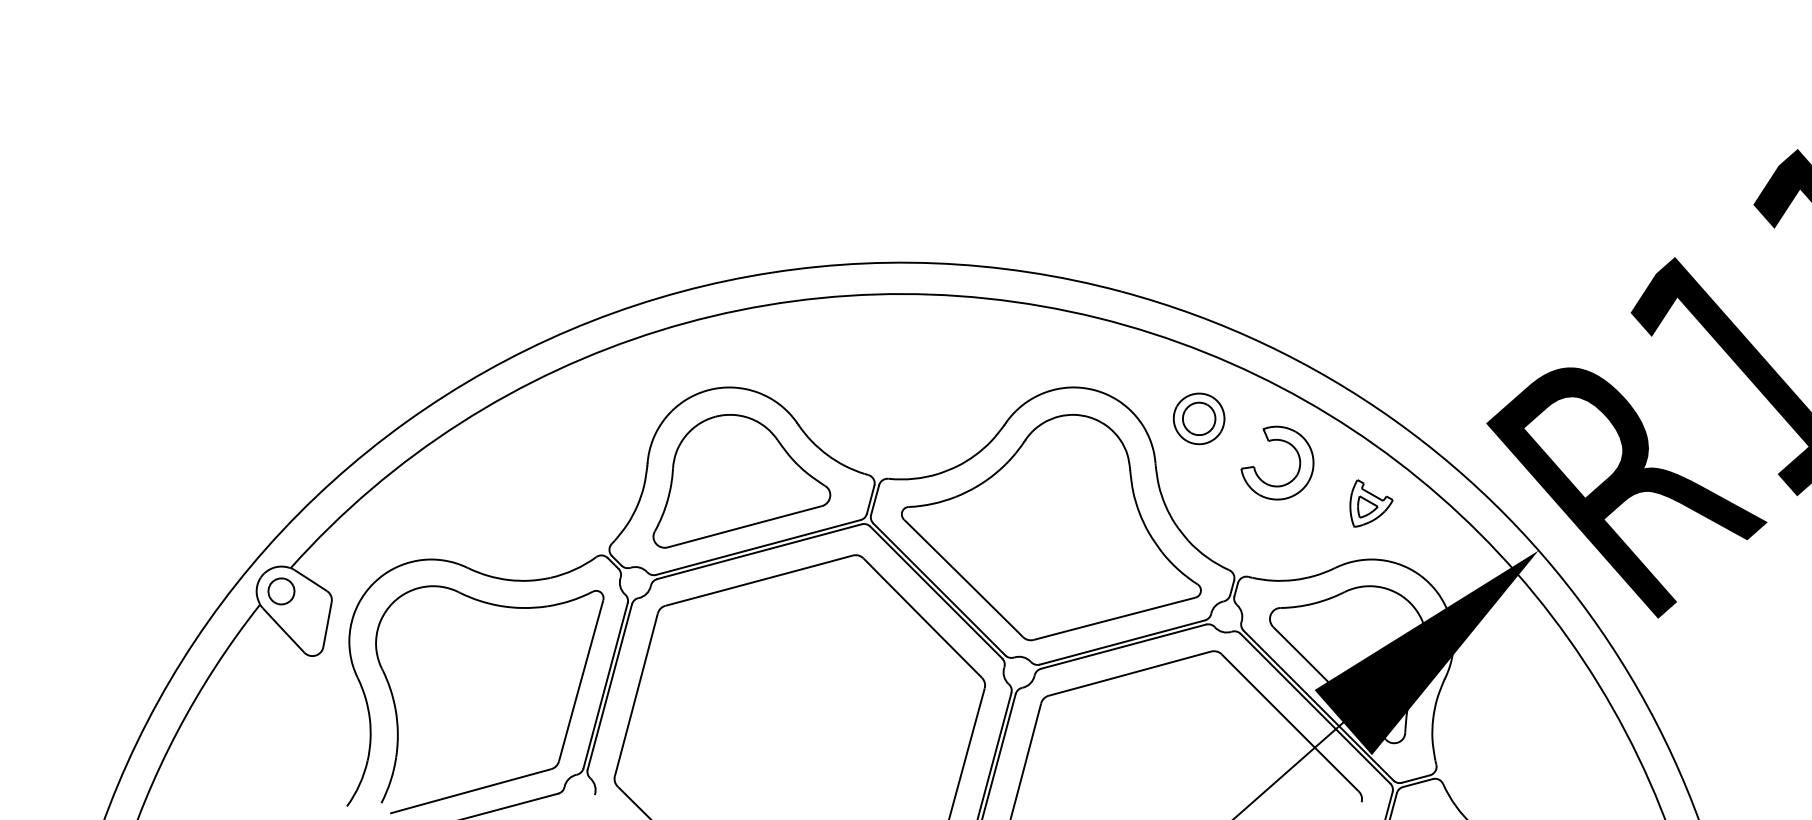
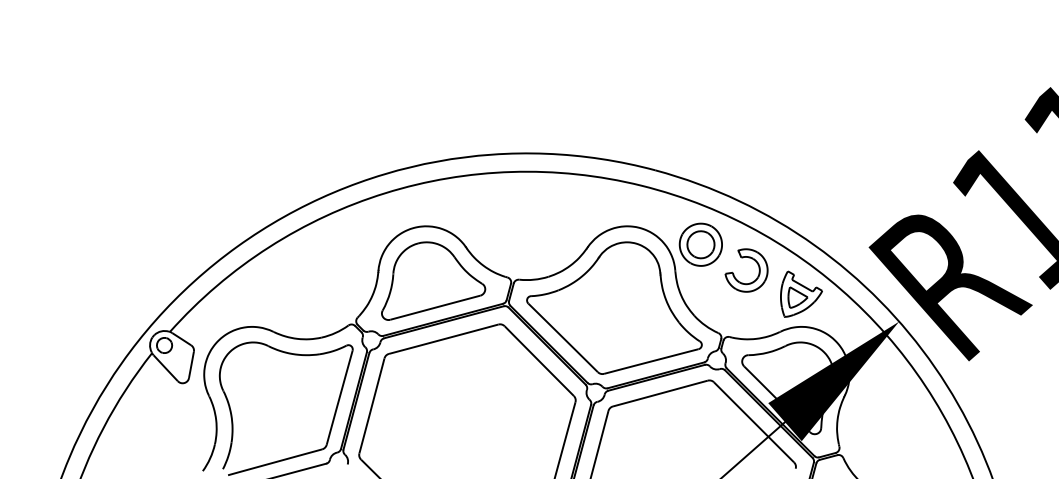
part: (1198, 418) -> (700, 244), size x1.43
part: (1371, 502) -> (801, 293), size x1.67

